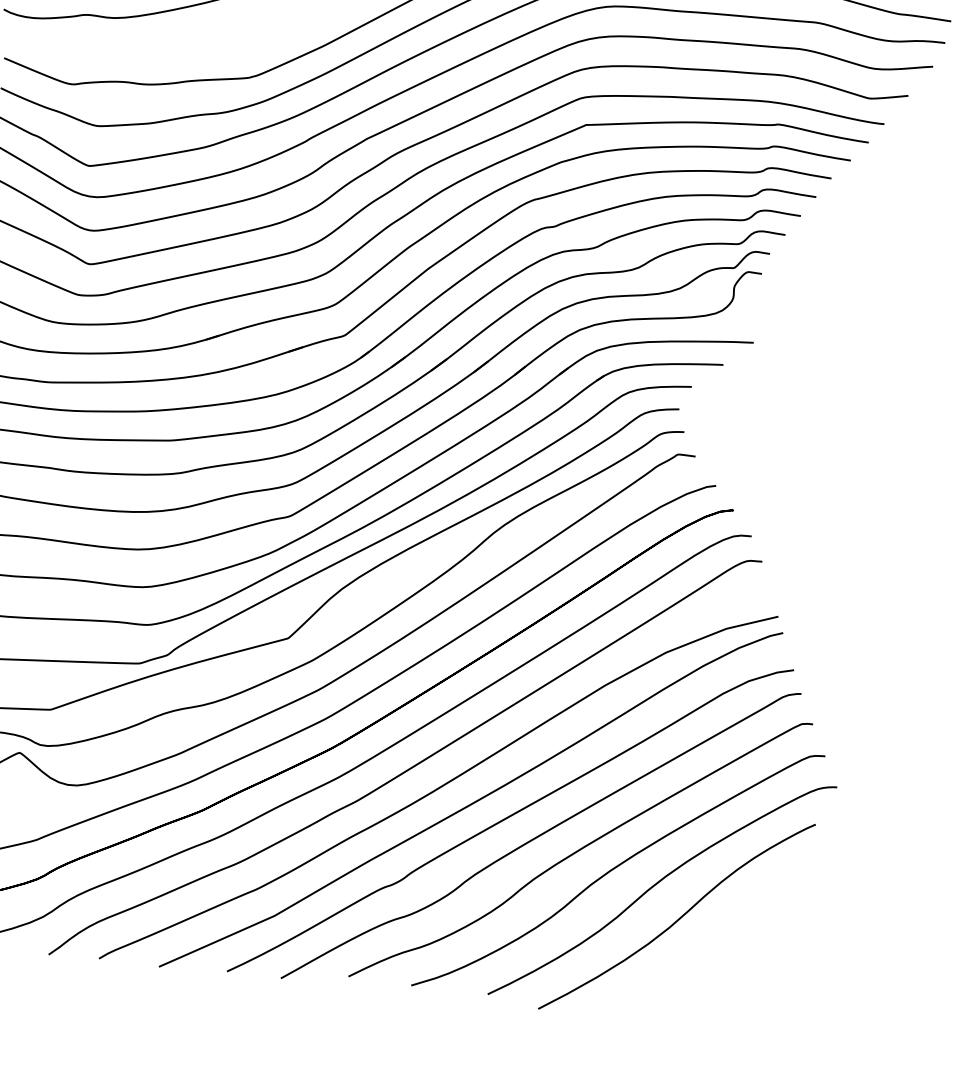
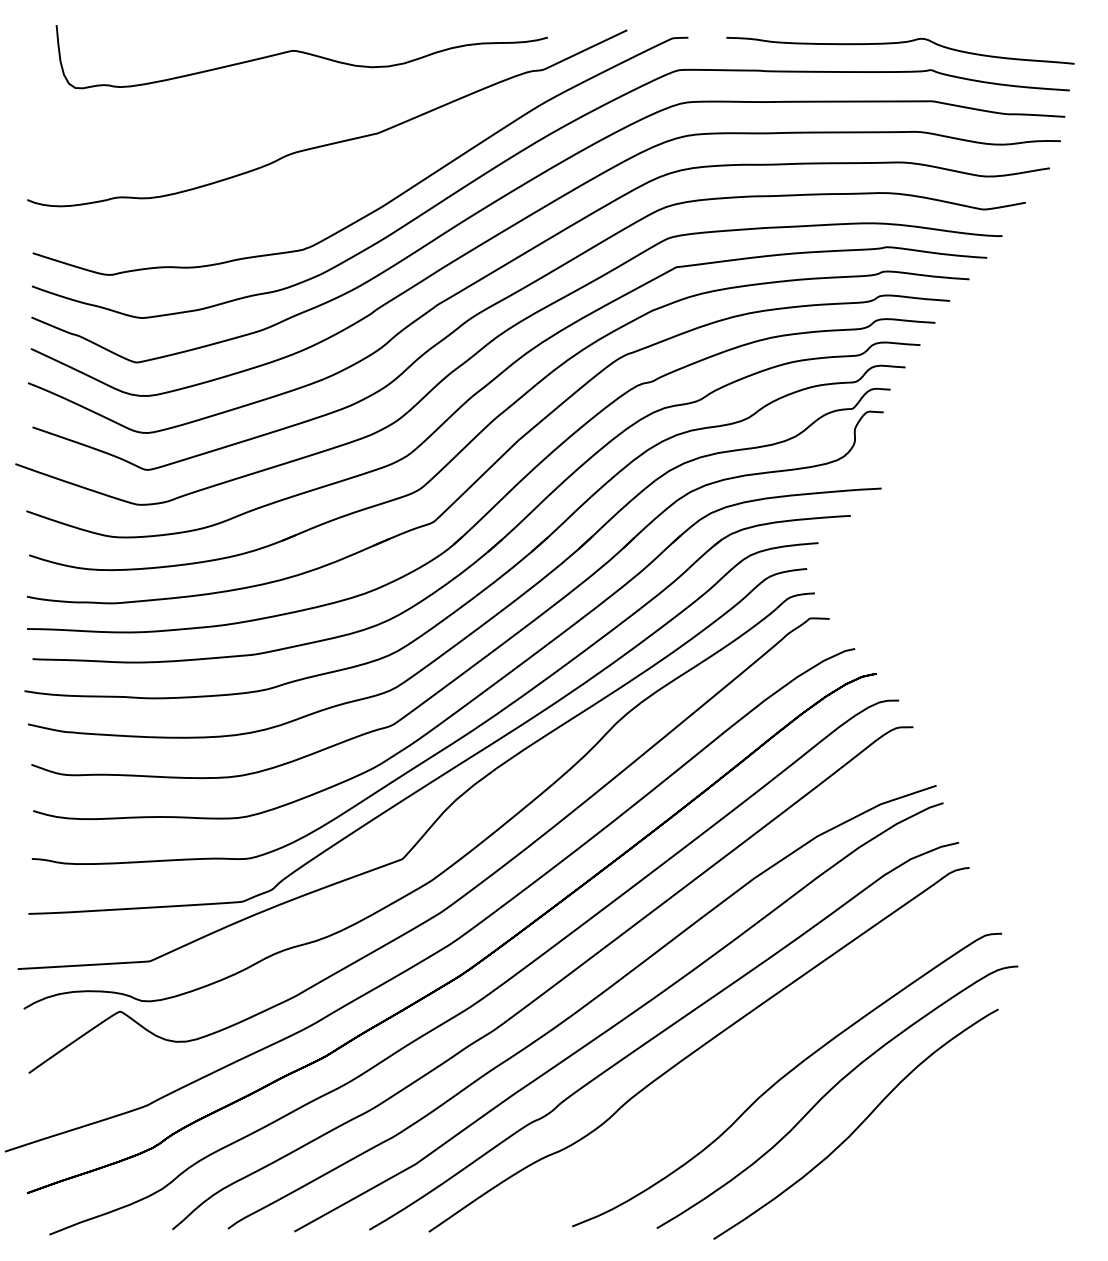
curve: (580, 850) -> (743, 1061), removed

